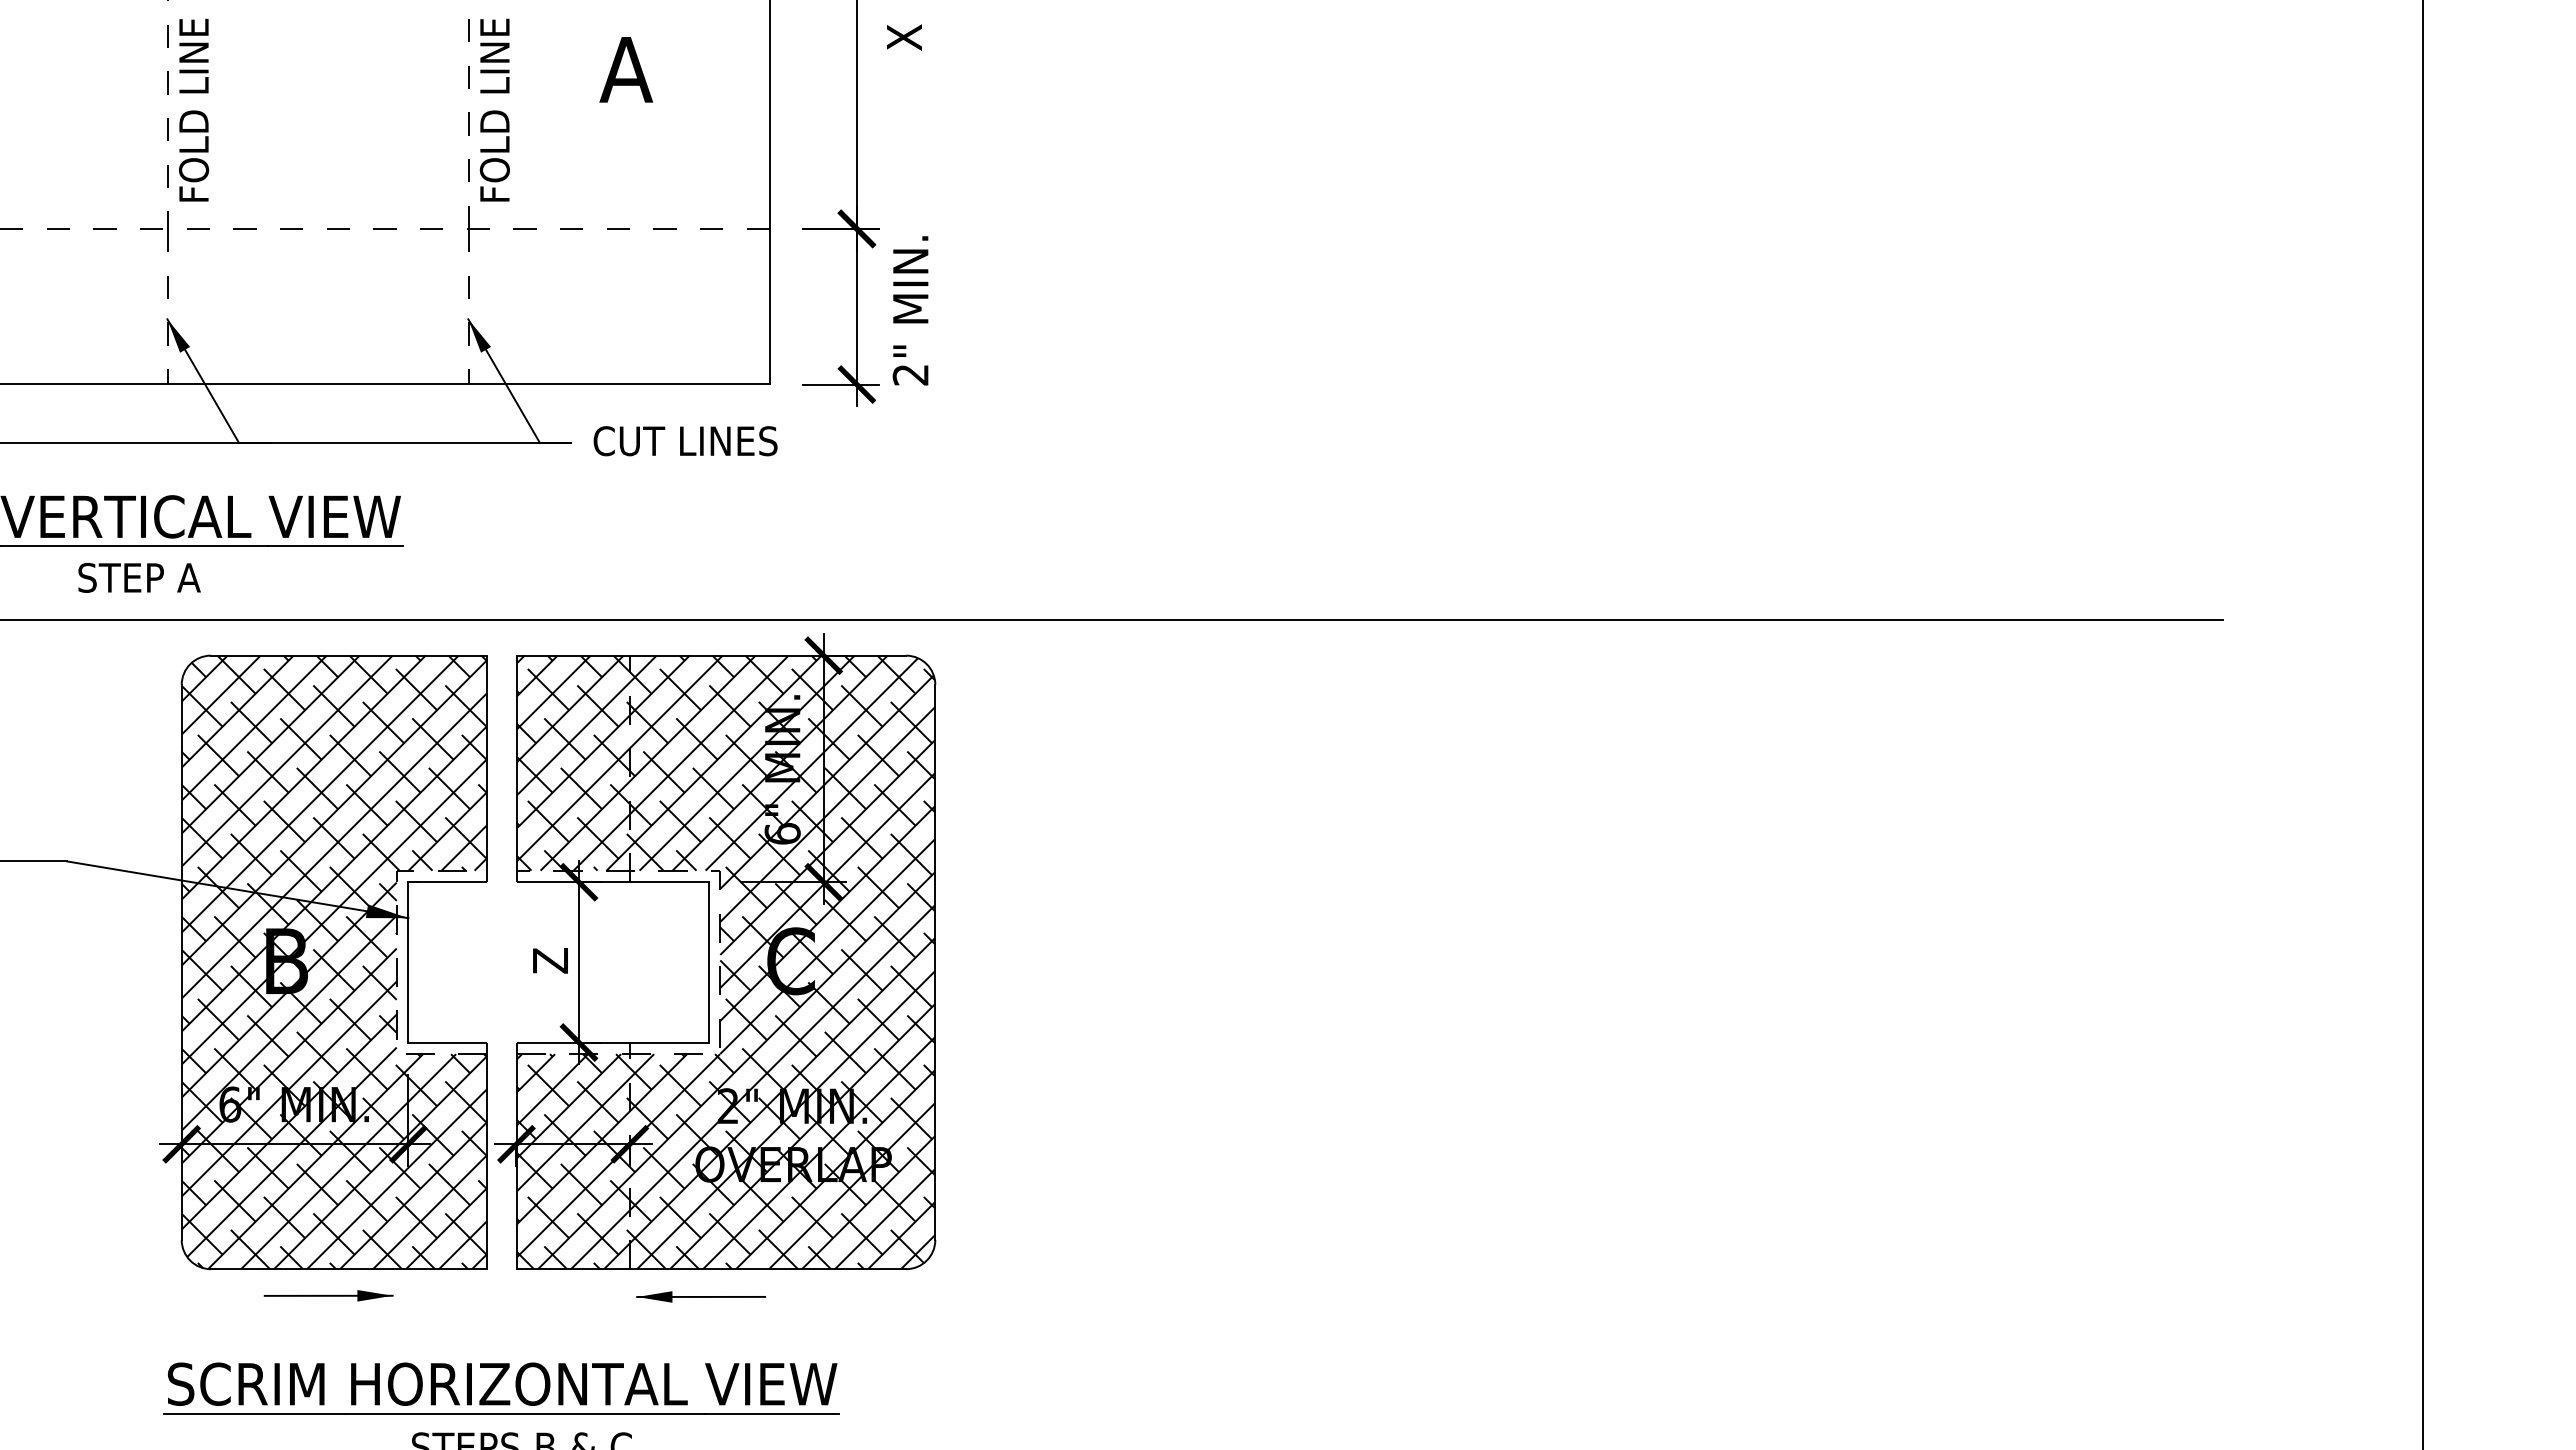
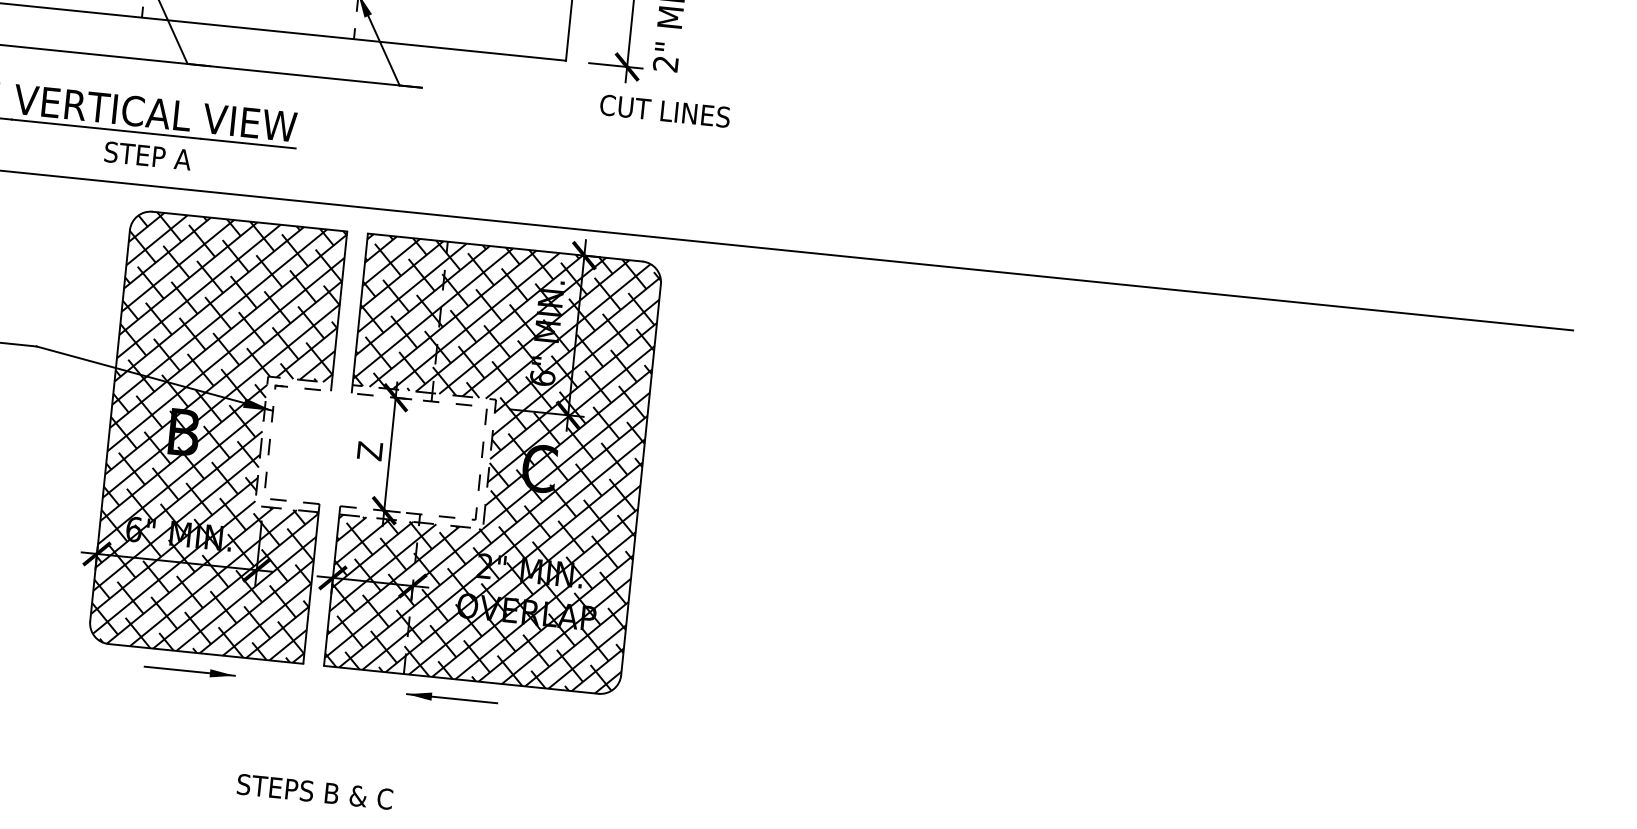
text: (685, 441) -> (665, 111), moved
text: (139, 577) -> (148, 155), moved
line: (408, 961) -> (269, 441), solid -> dashed
line: (708, 961) -> (481, 462), solid -> dashed
part: (501, 1388) -> (304, 748), removed

